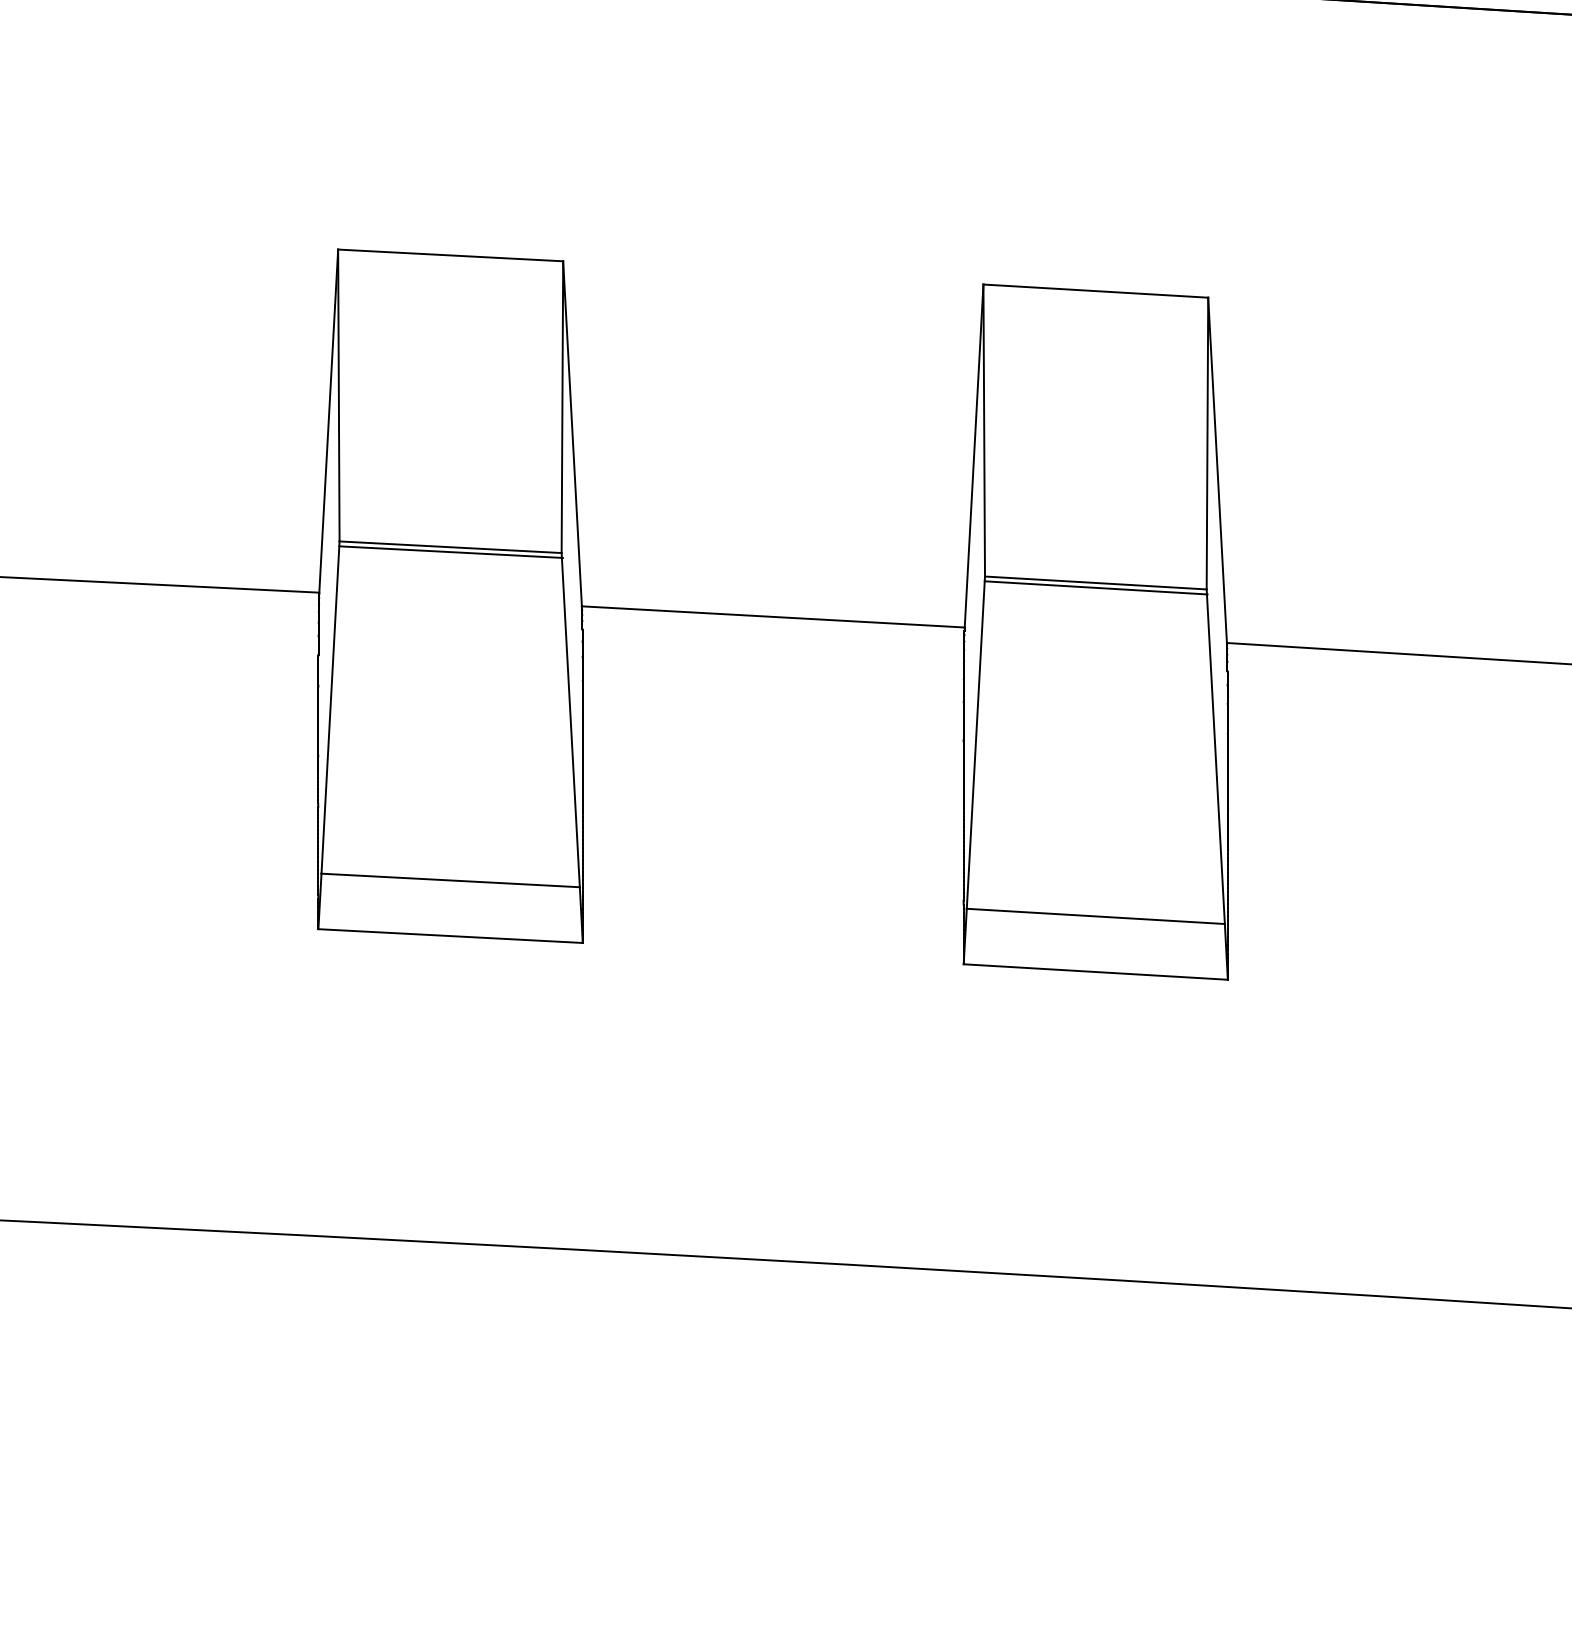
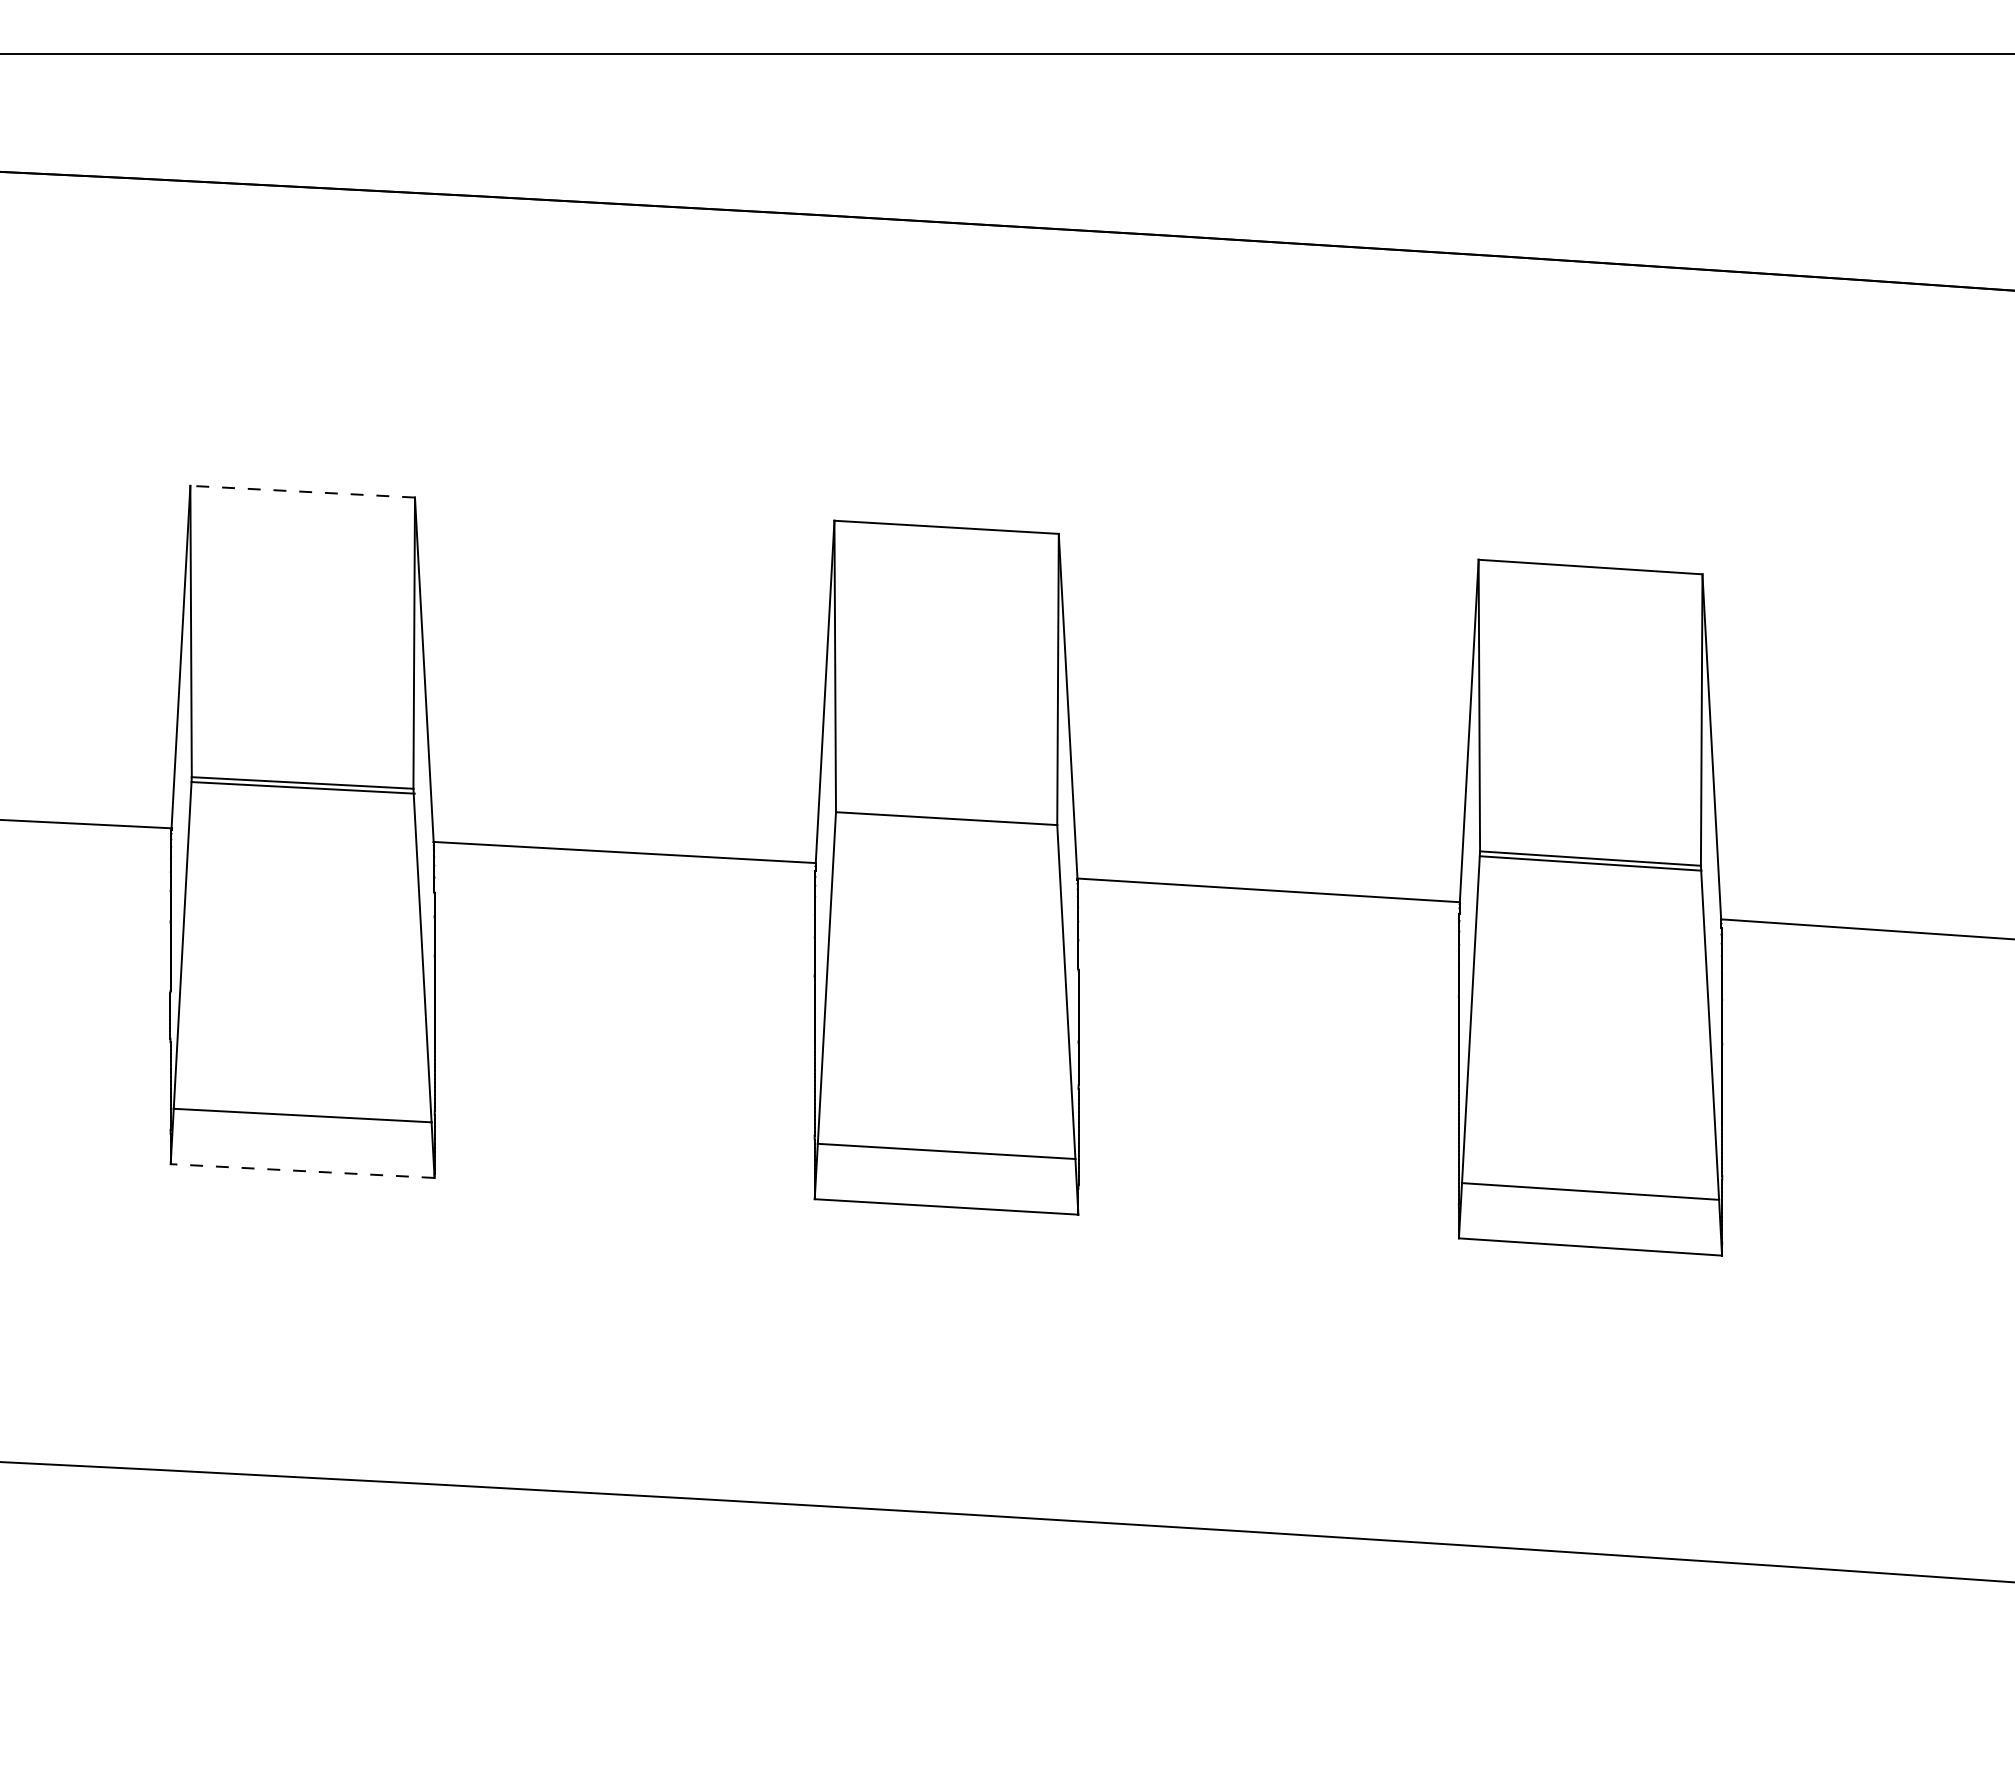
line: (450, 255) -> (302, 491), solid -> dashed
line: (1095, 587) -> (946, 823), removed
line: (450, 936) -> (302, 1171), solid -> dashed

